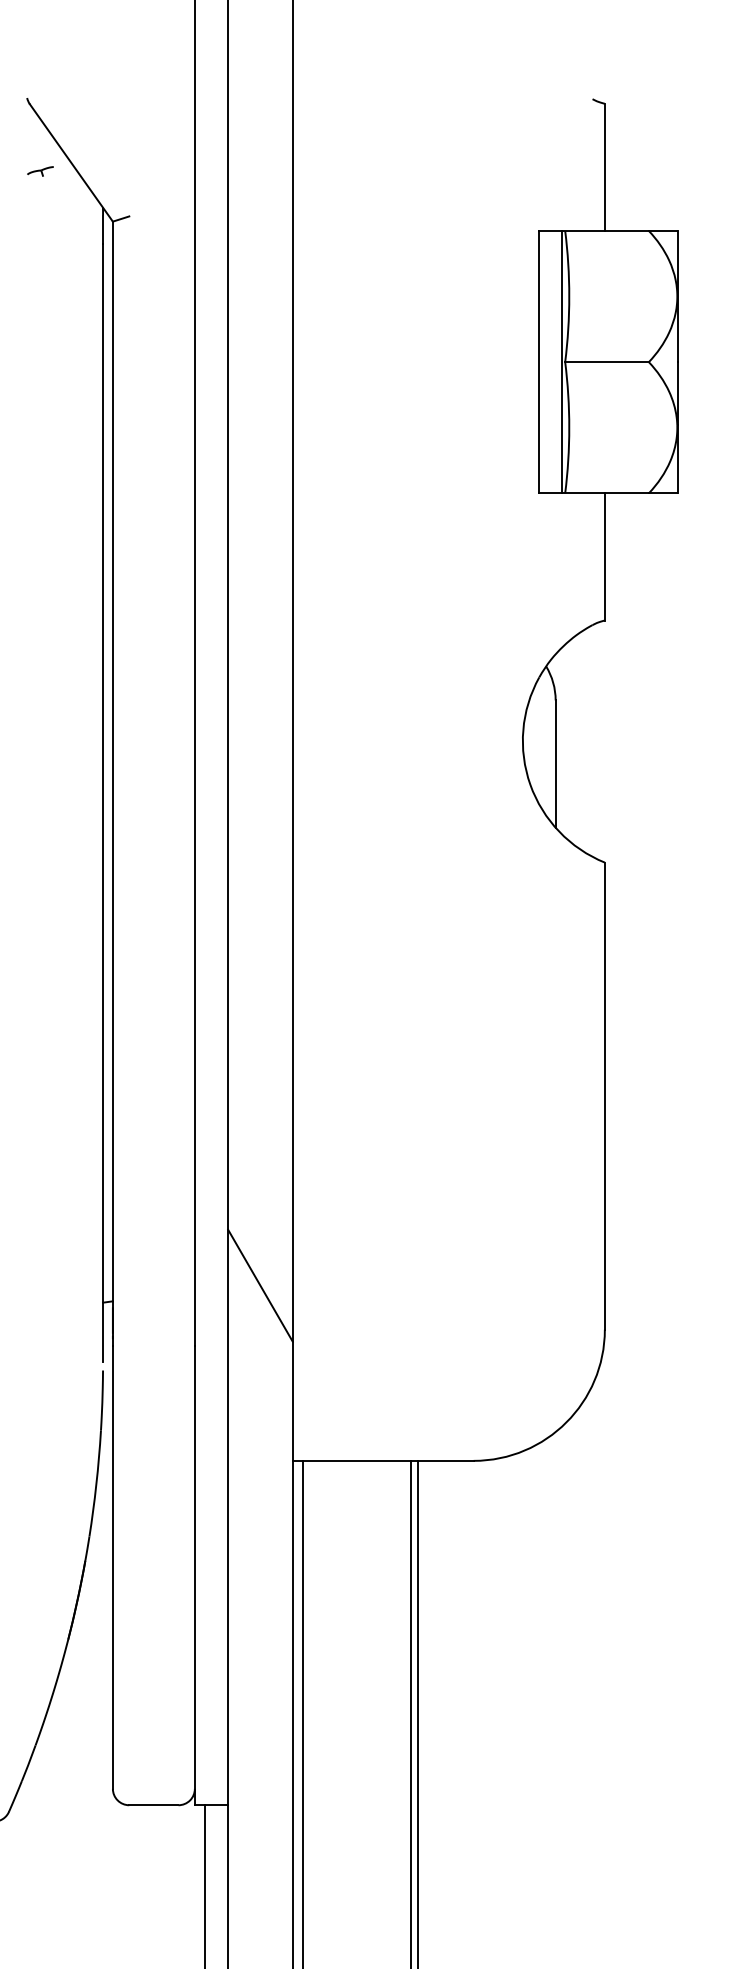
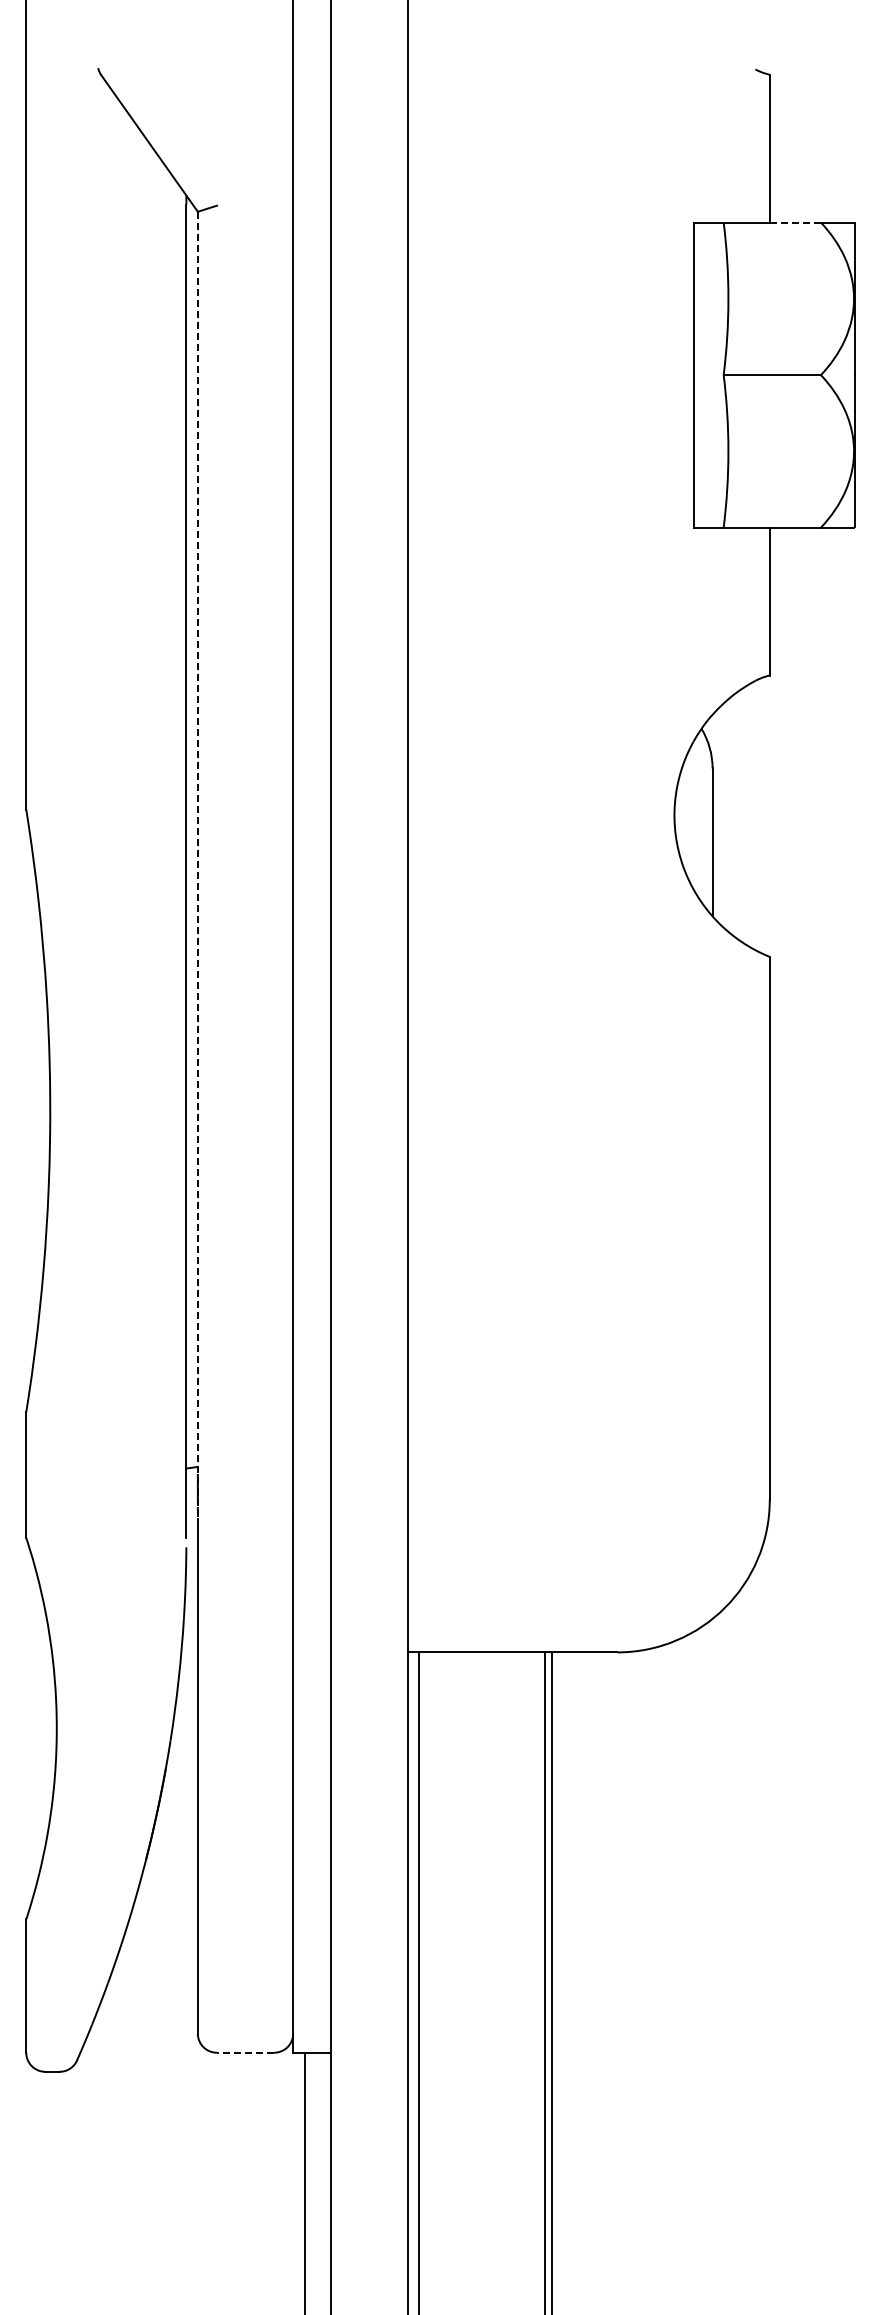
part: (40, 171) -> (113, 153), removed
line: (626, 230) -> (795, 222), solid -> dashed
line: (561, 361) -> (719, 374), removed
line: (112, 783) -> (197, 865), solid -> dashed
hatch: (260, 1285) -> (369, 1448), removed
line: (153, 1805) -> (245, 2052), solid -> dashed

